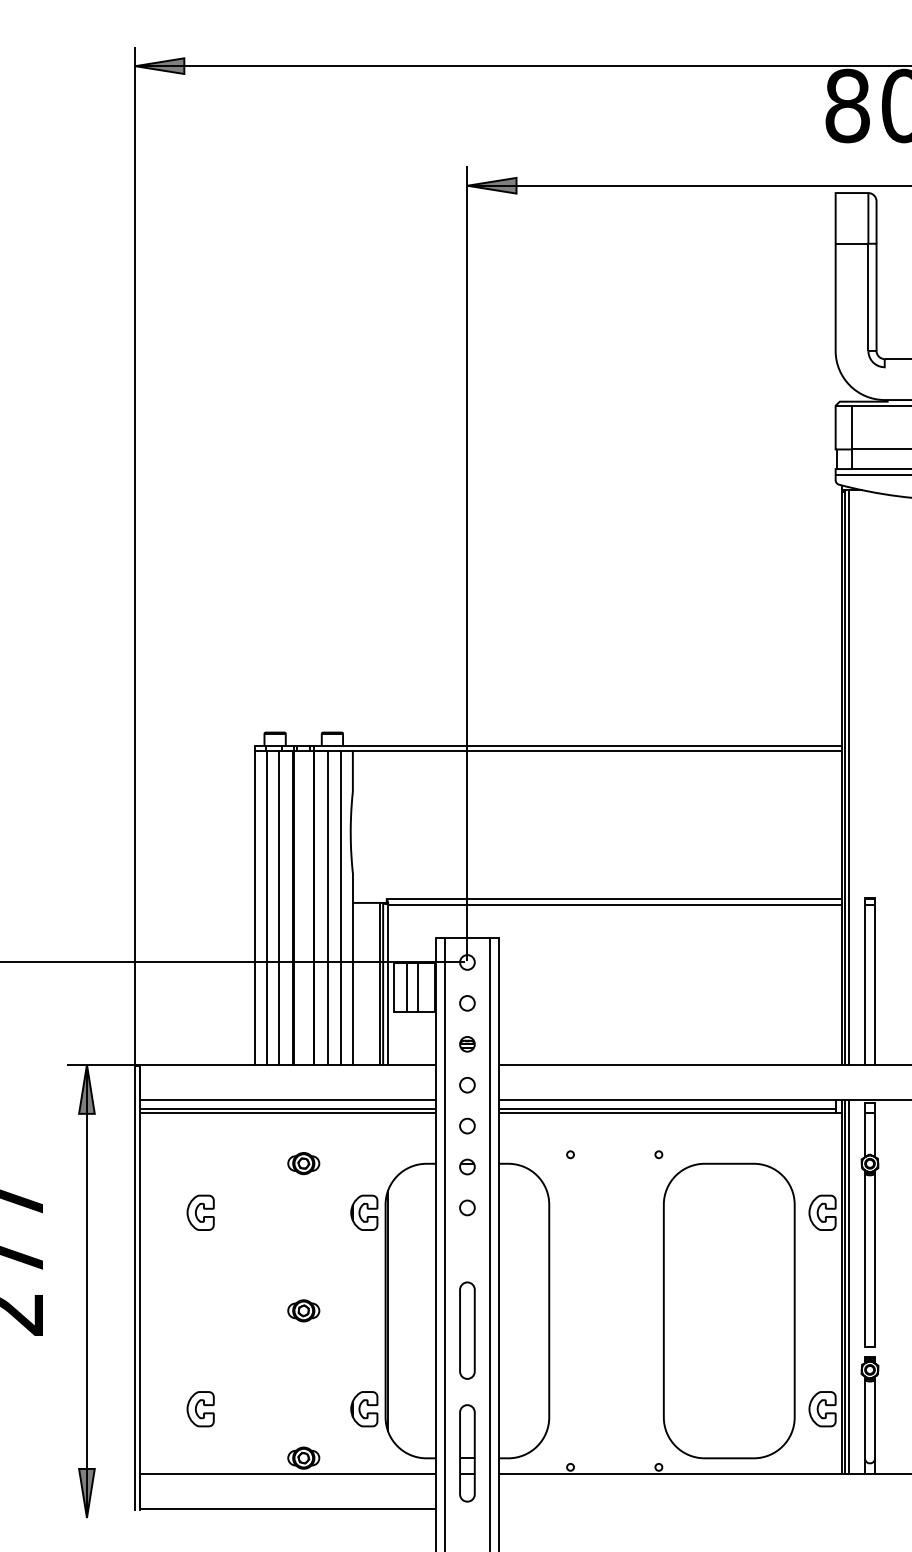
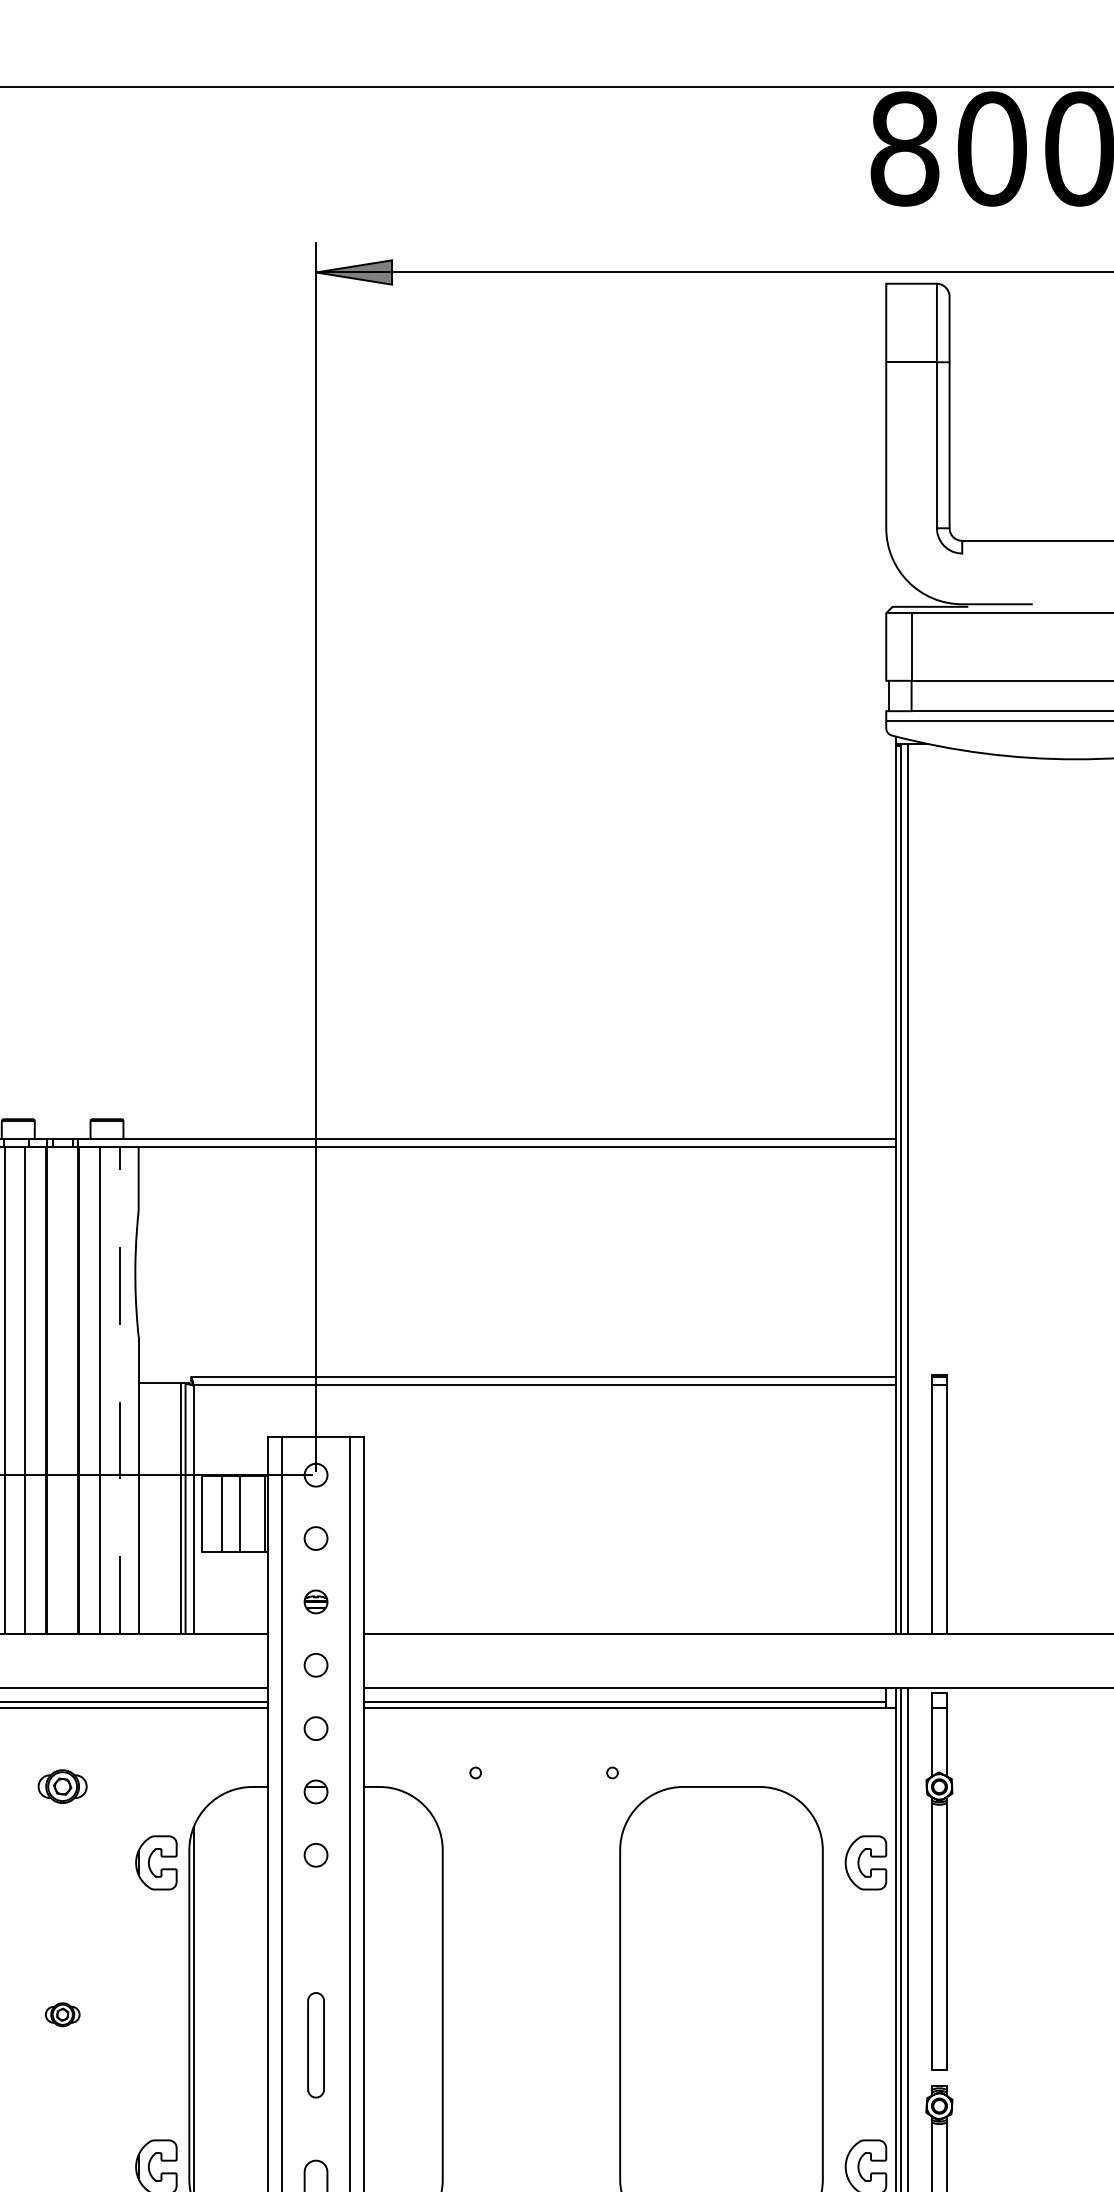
line: (340, 907) -> (119, 1390), solid -> dashed
part: (303, 1310) -> (62, 2014), size x0.7
part: (467, 1330) -> (316, 2045), size x0.7

